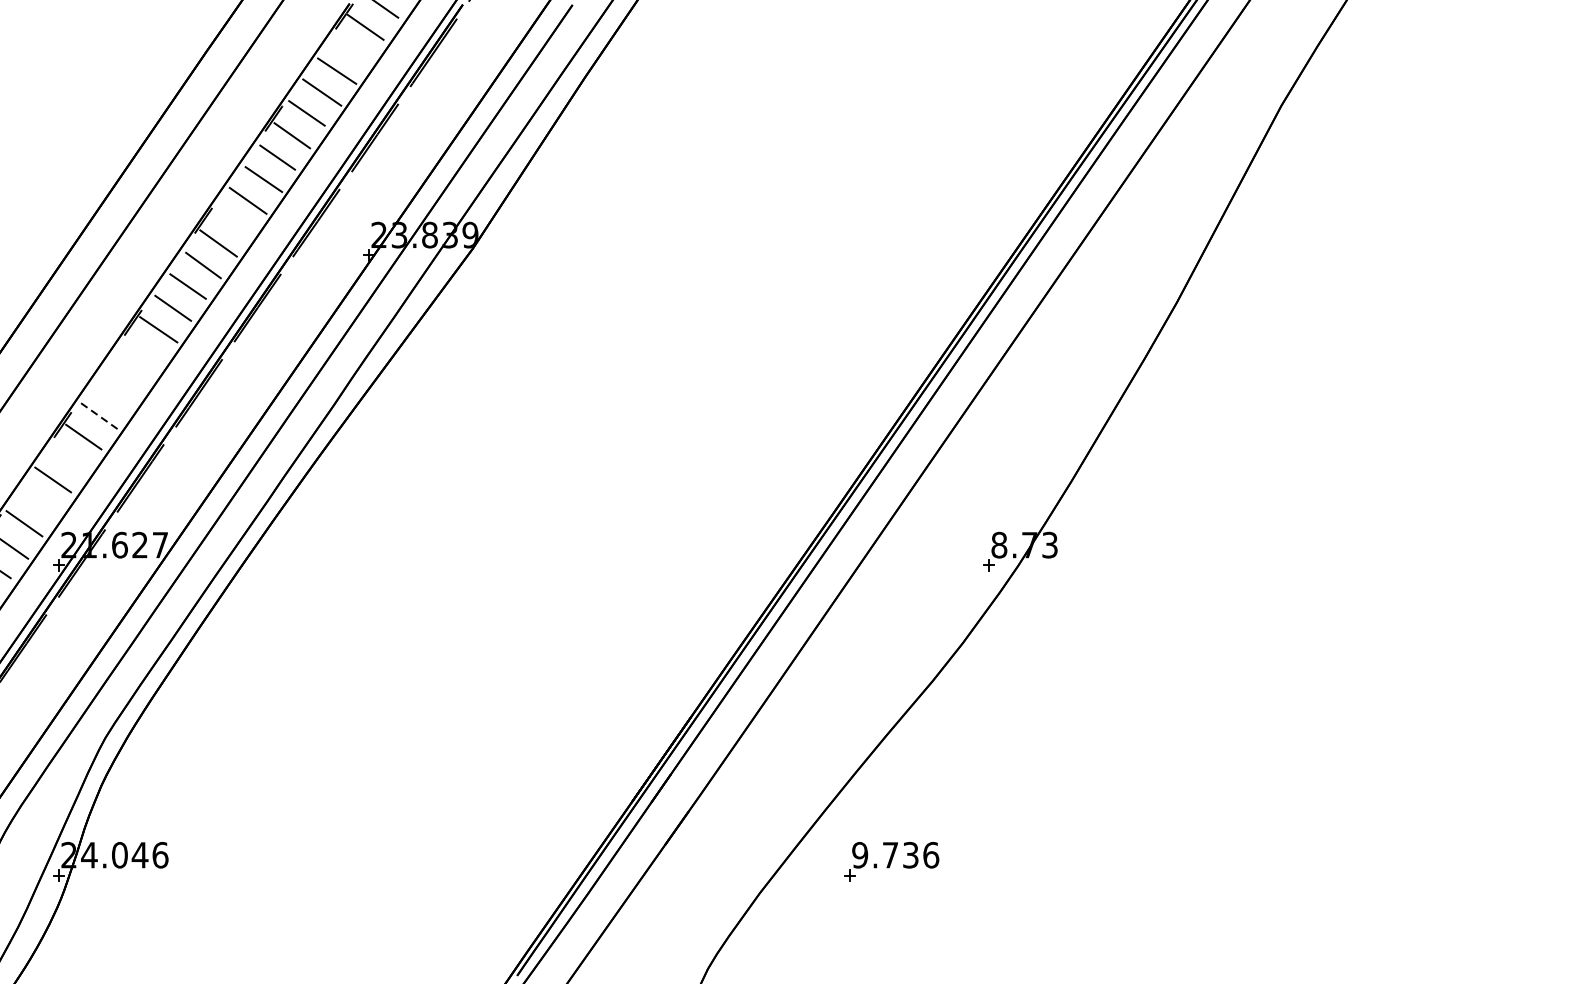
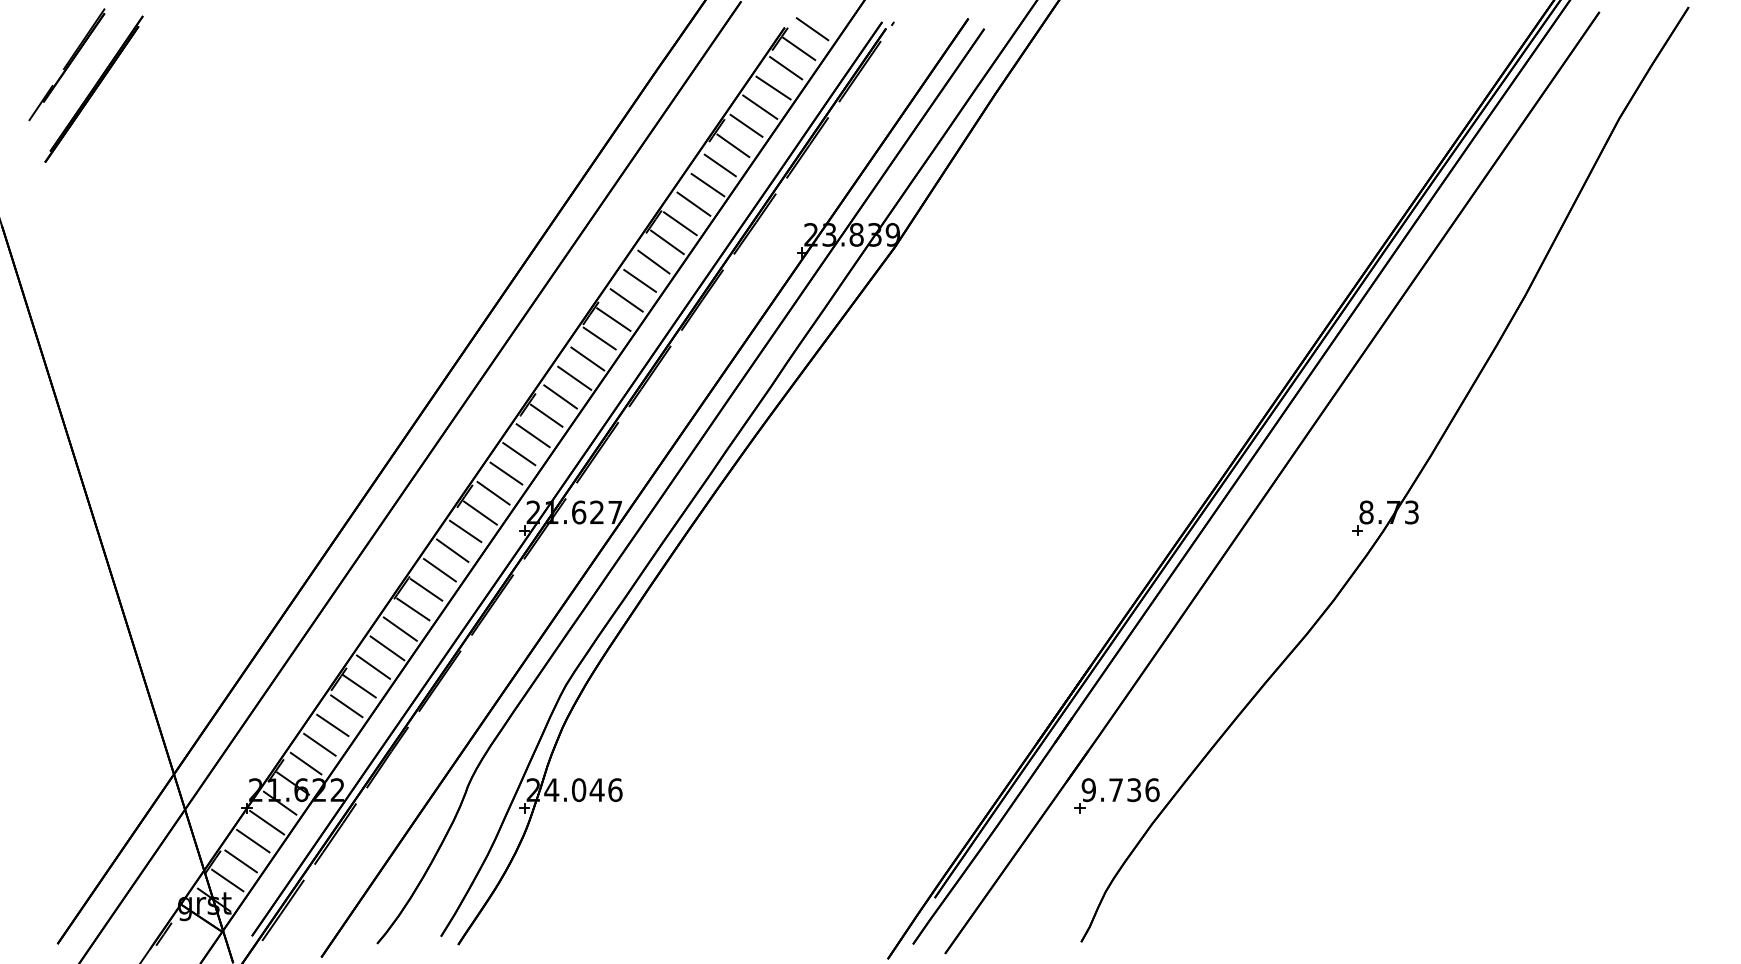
line: (351, 49) -> (786, 68), added
line: (233, 222) -> (680, 223), added
line: (142, 350) -> (599, 338), added
line: (129, 373) -> (587, 358), added
line: (114, 394) -> (574, 377), added
line: (99, 415) -> (560, 396), dashed -> solid
line: (67, 459) -> (532, 435), added
line: (38, 501) -> (506, 473), added
part: (890, 861) -> (1116, 795), moved

